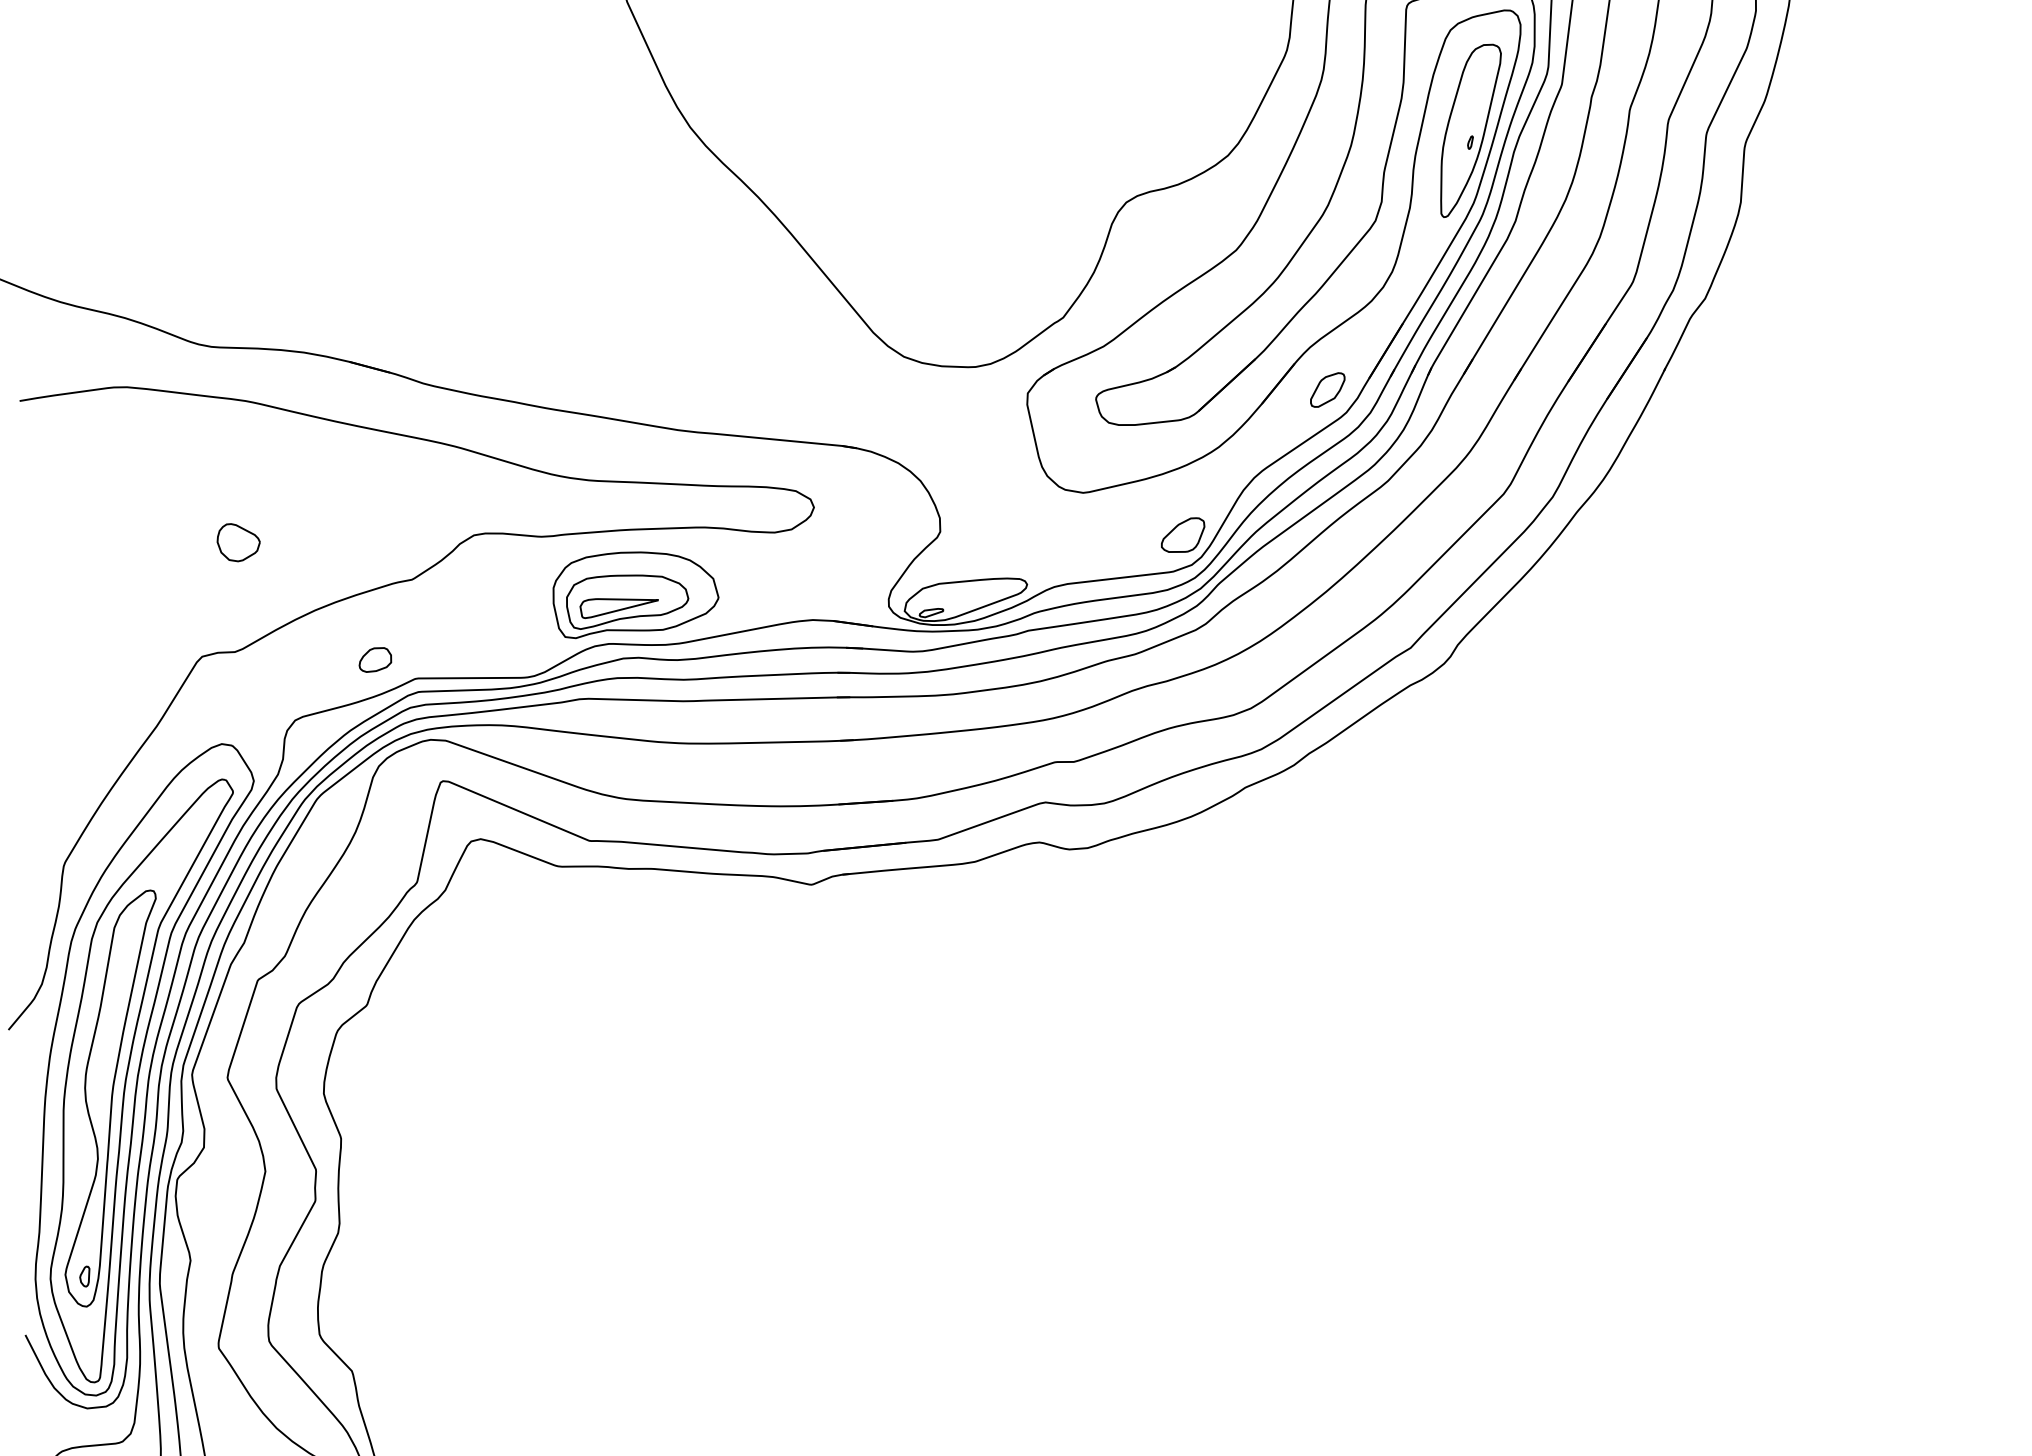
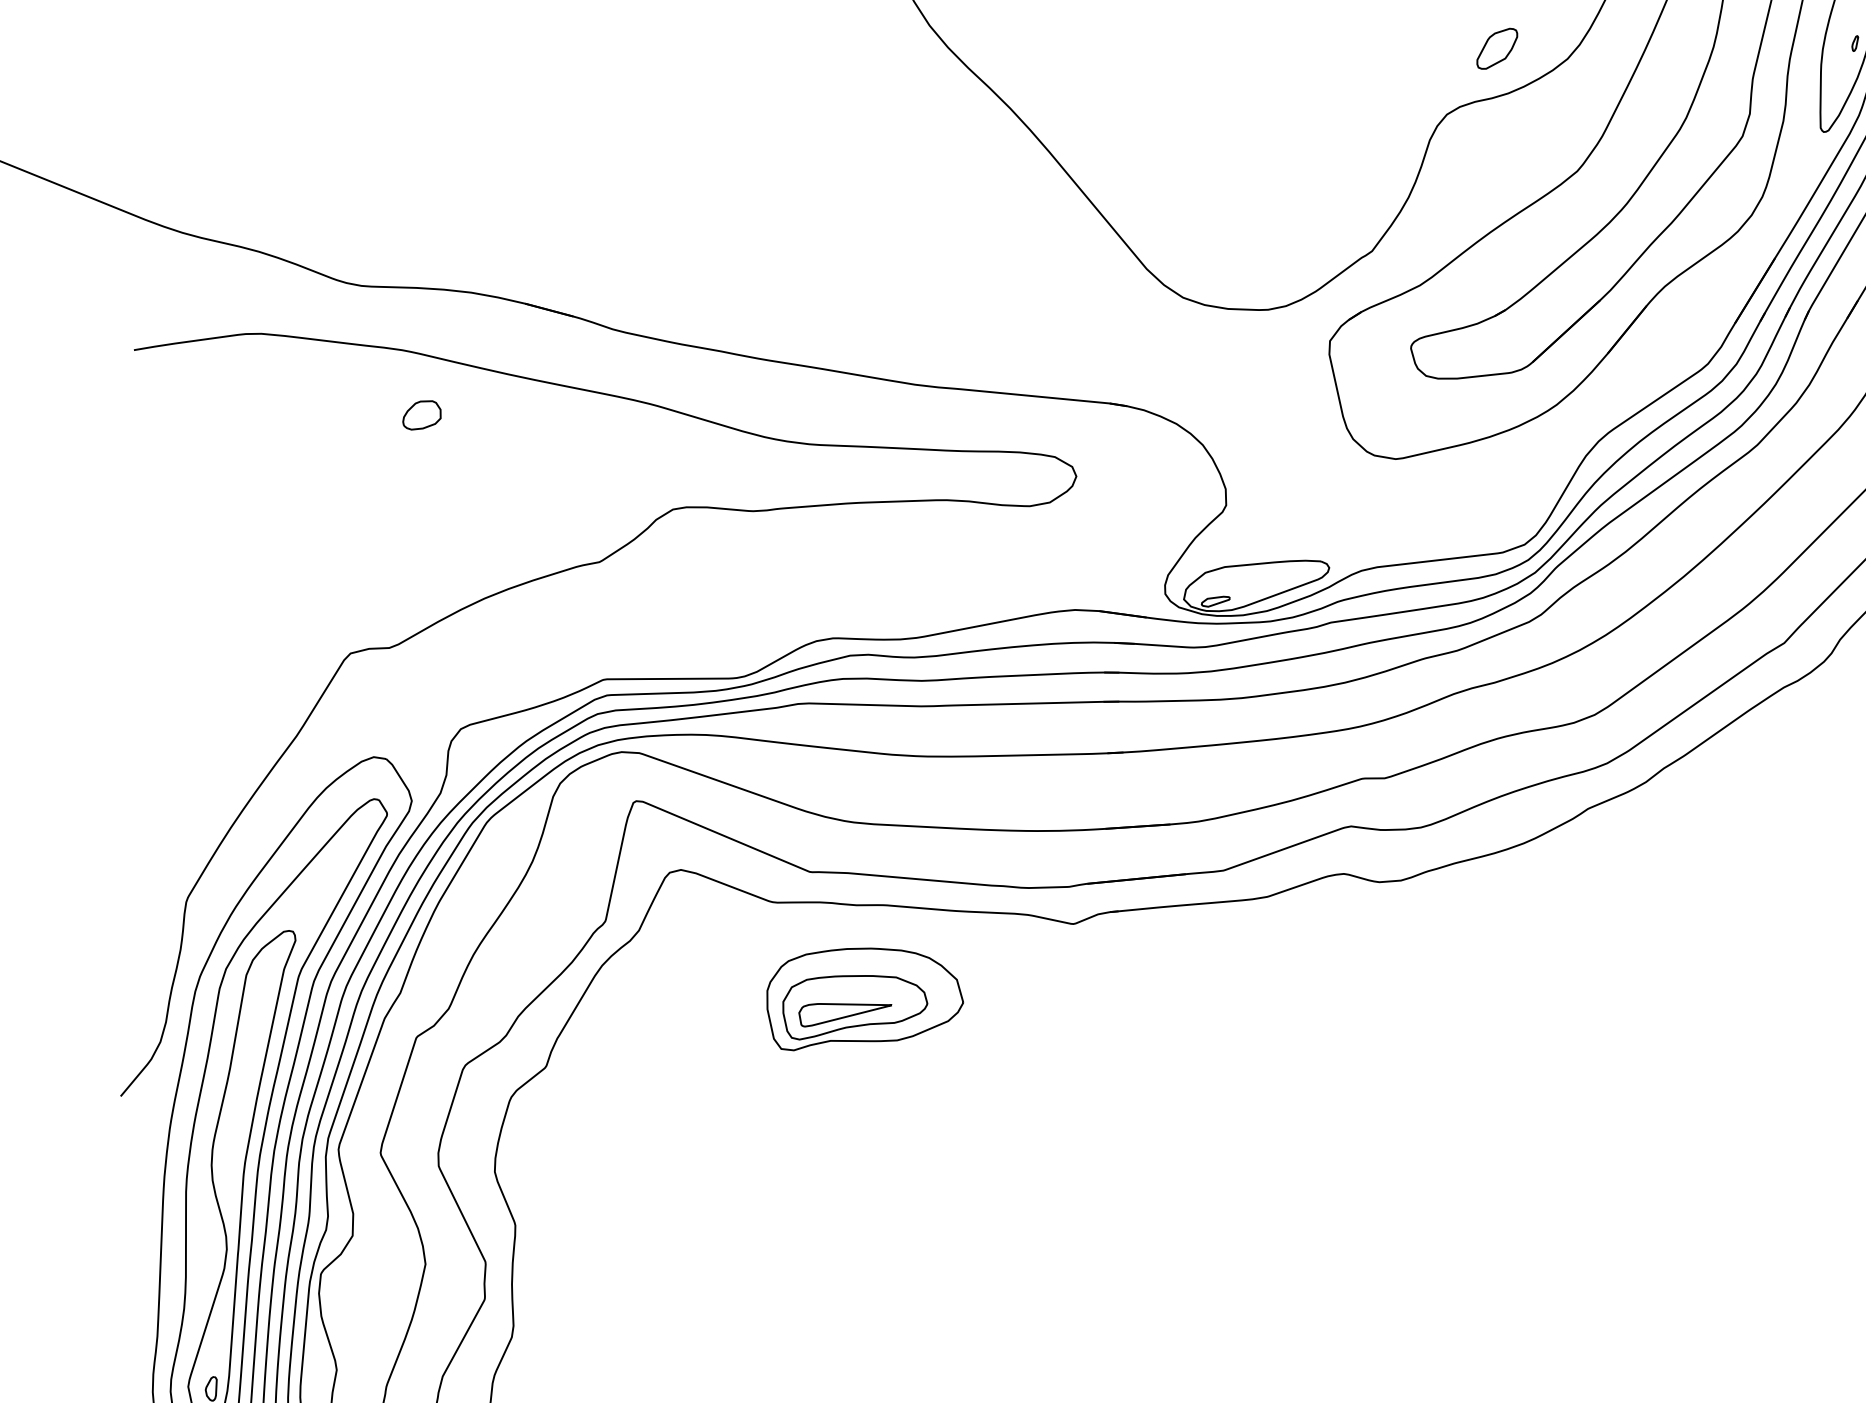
part: (1327, 389) -> (1496, 48), moved
part: (1183, 534) -> (1514, 508), removed
part: (238, 542) -> (393, 517), removed
part: (635, 595) -> (864, 999), moved
part: (375, 659) -> (422, 414), moved

